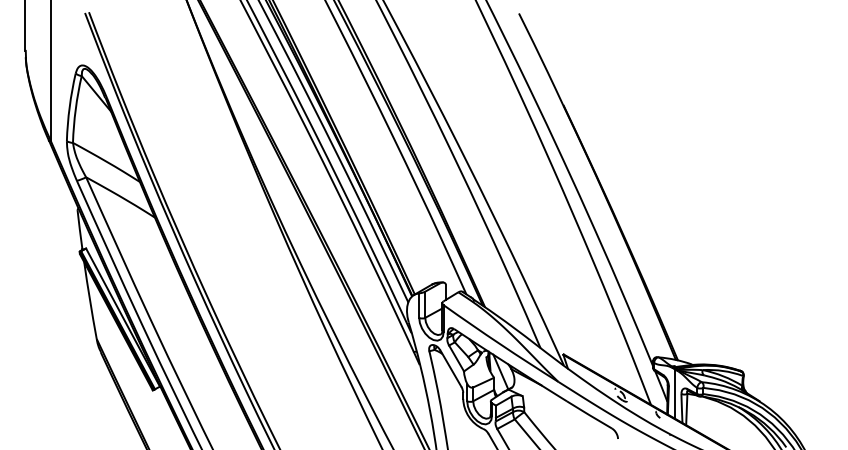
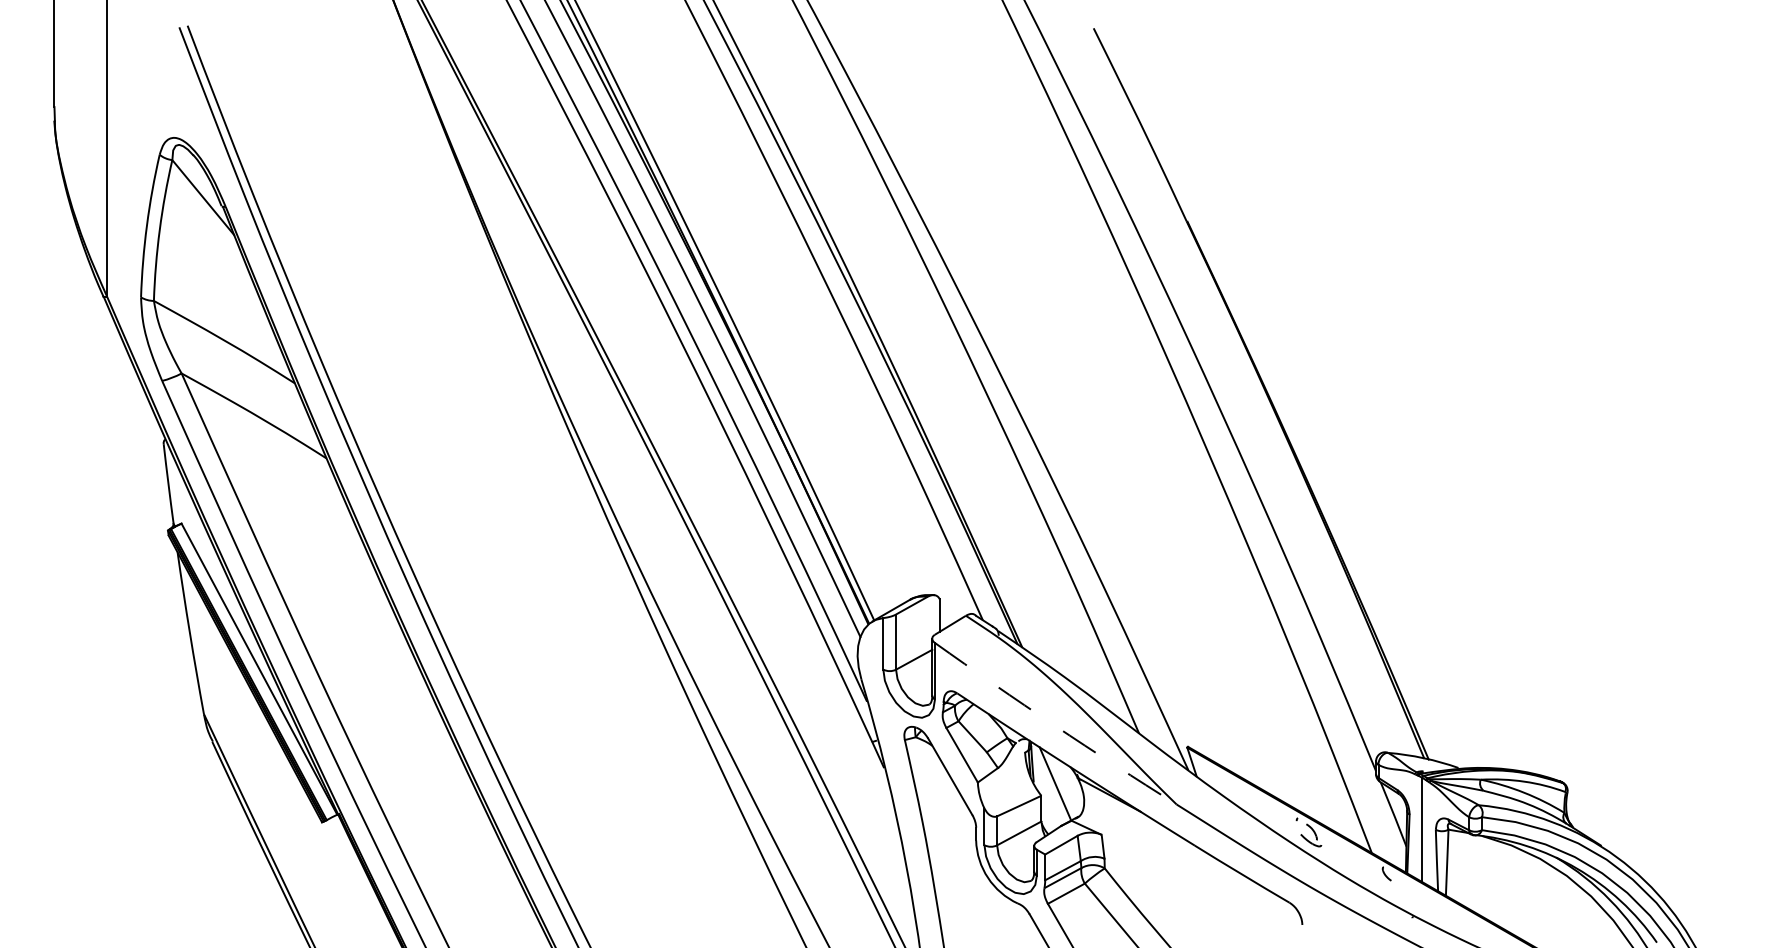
arc: (500, 344) -> (1054, 725), solid -> dashed

